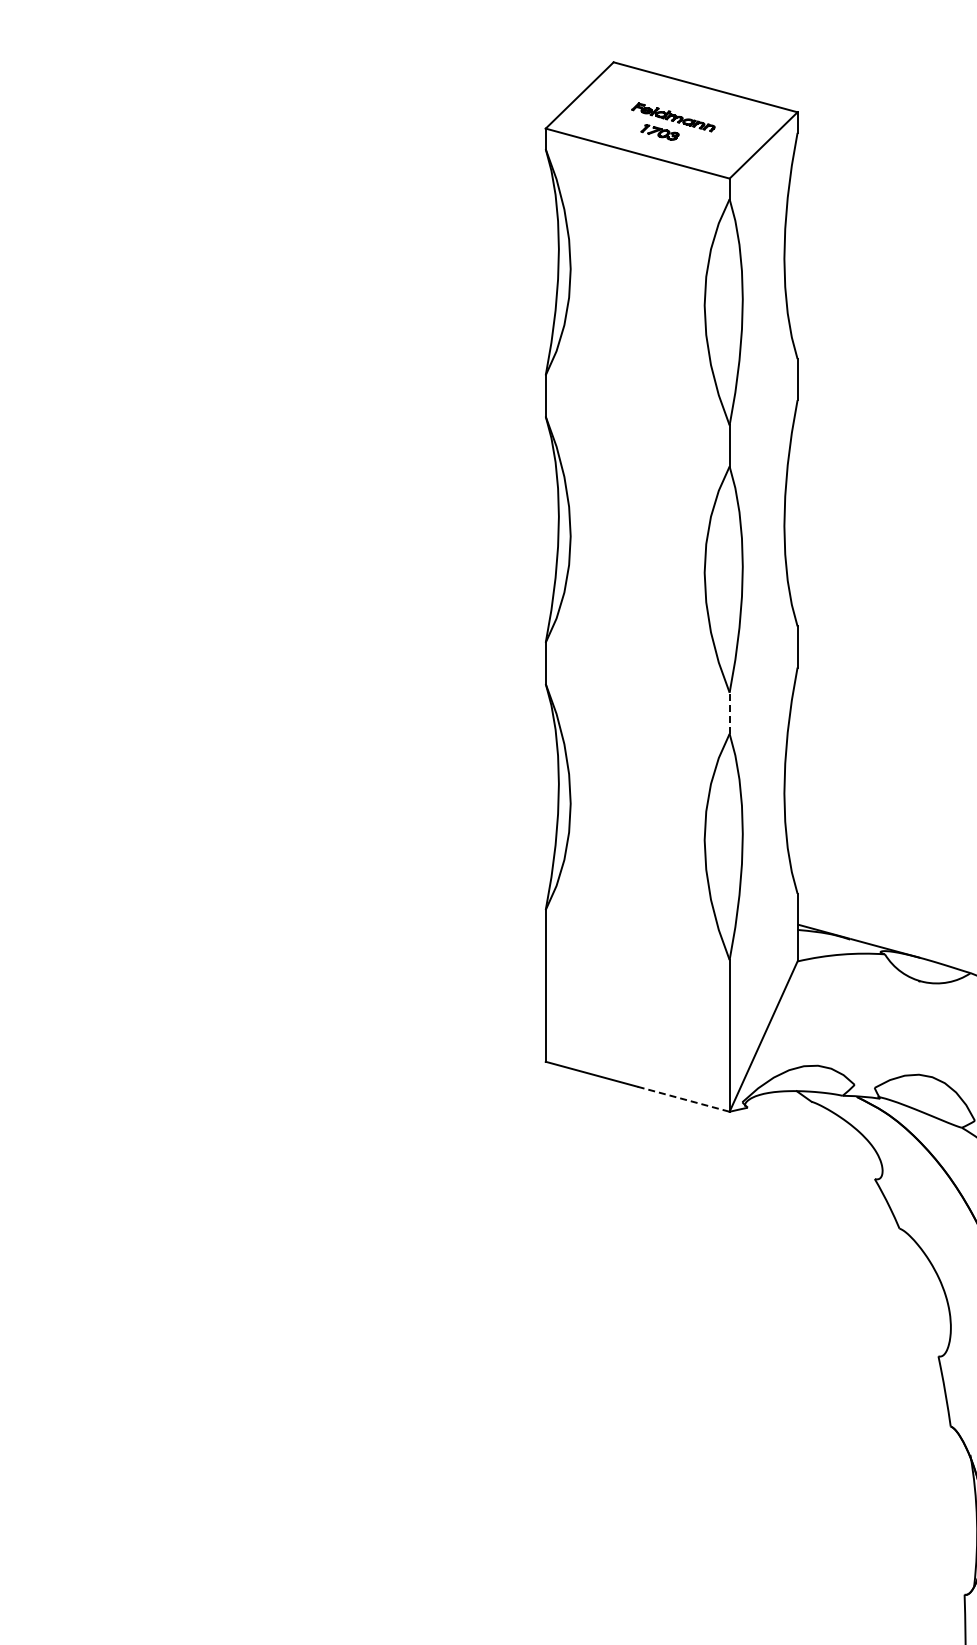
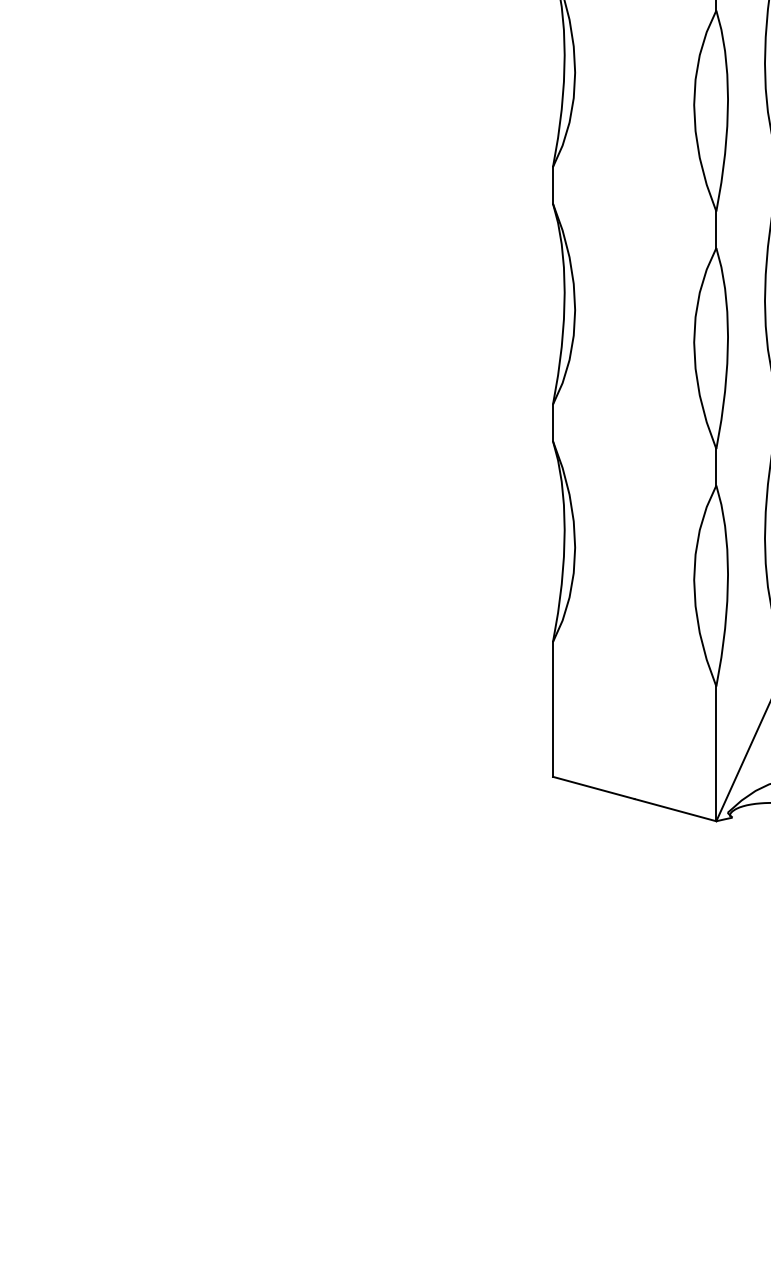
line: (729, 713) -> (716, 467), dashed -> solid
line: (683, 1099) -> (675, 810), dashed -> solid

